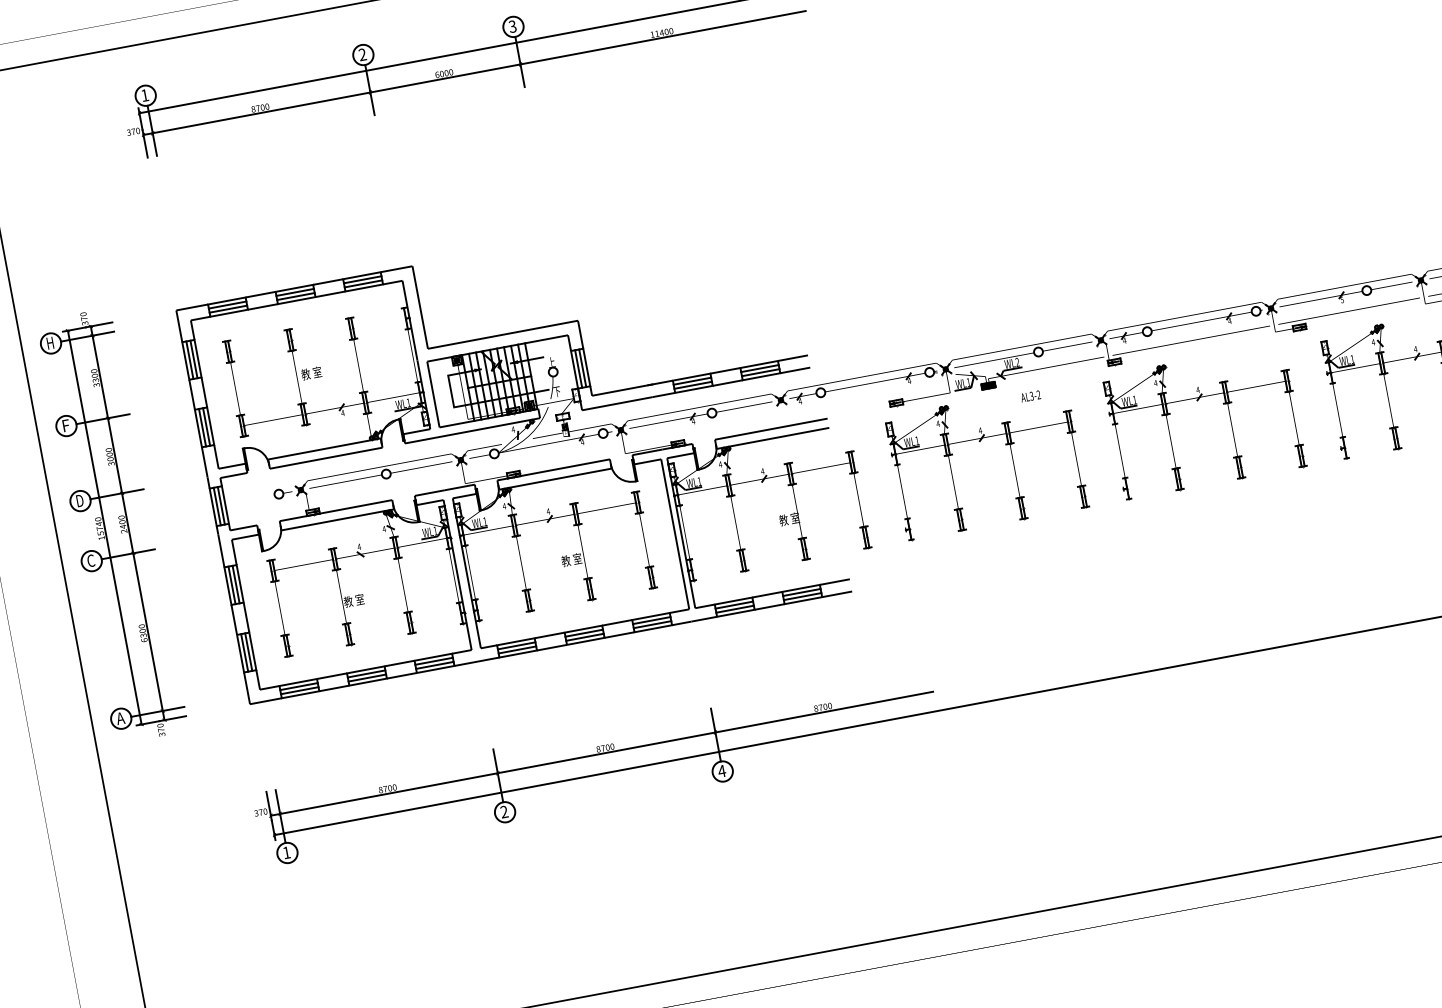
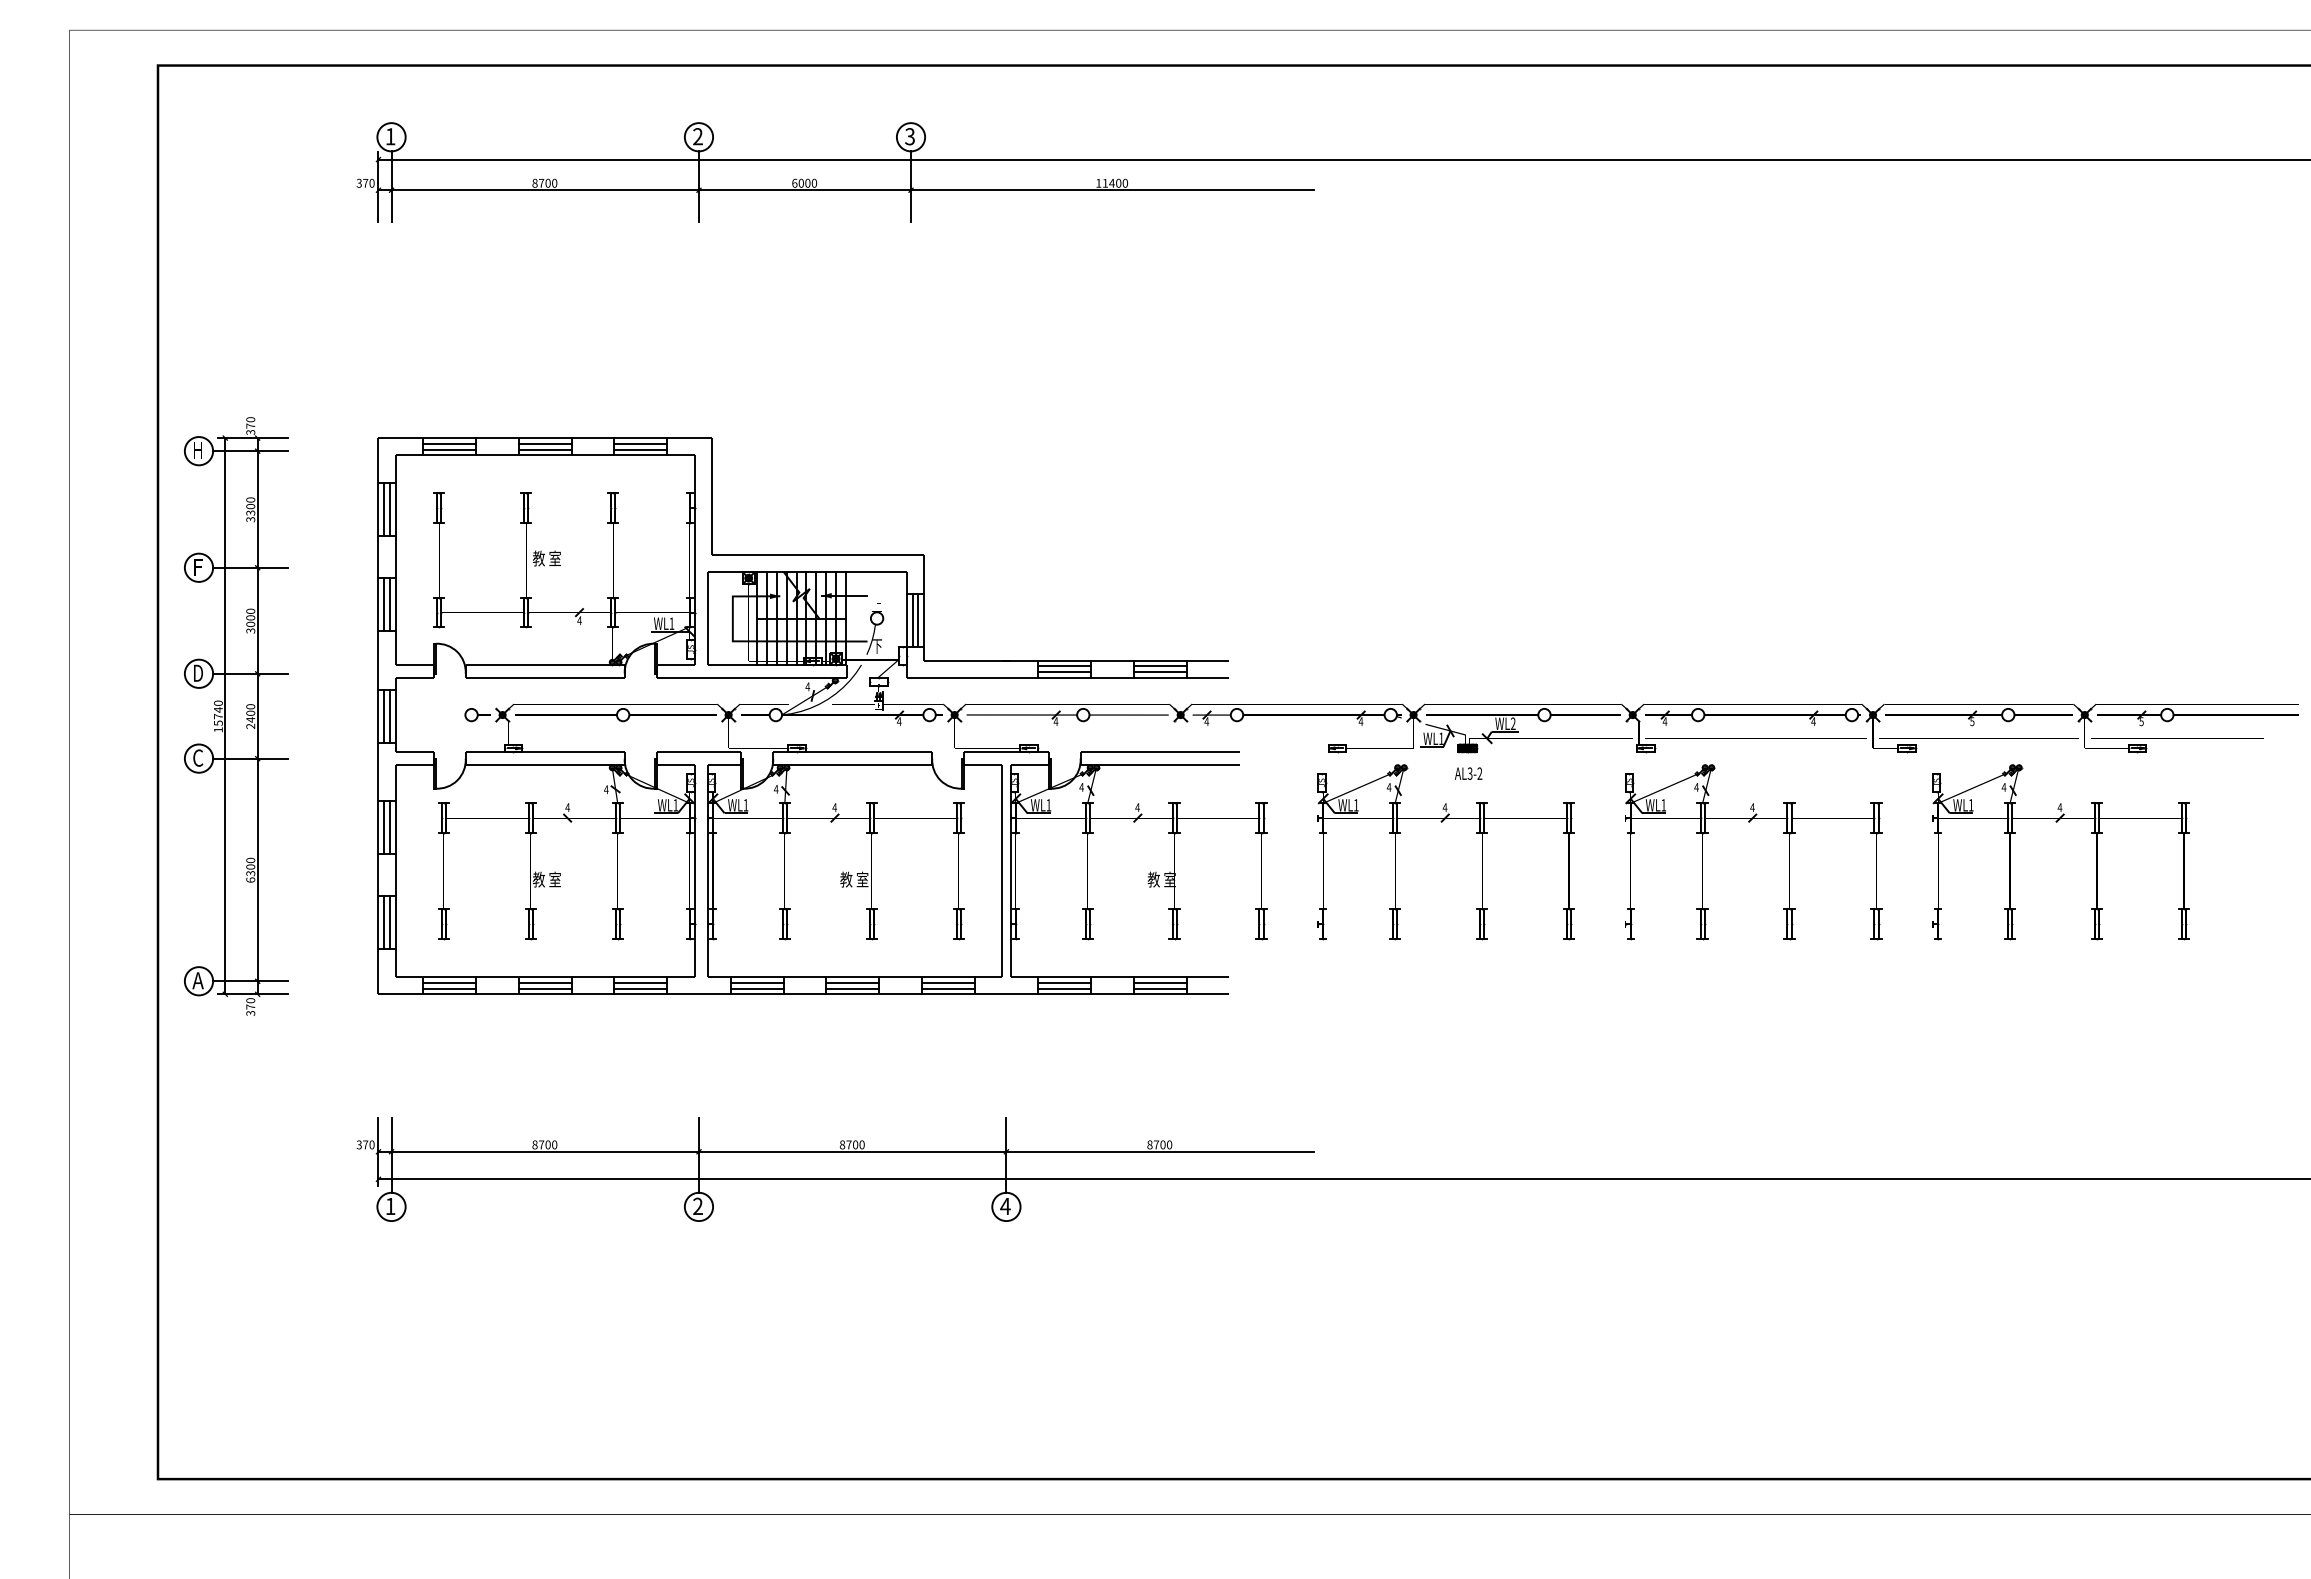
text: (1030, 396) -> (1468, 773), moved

